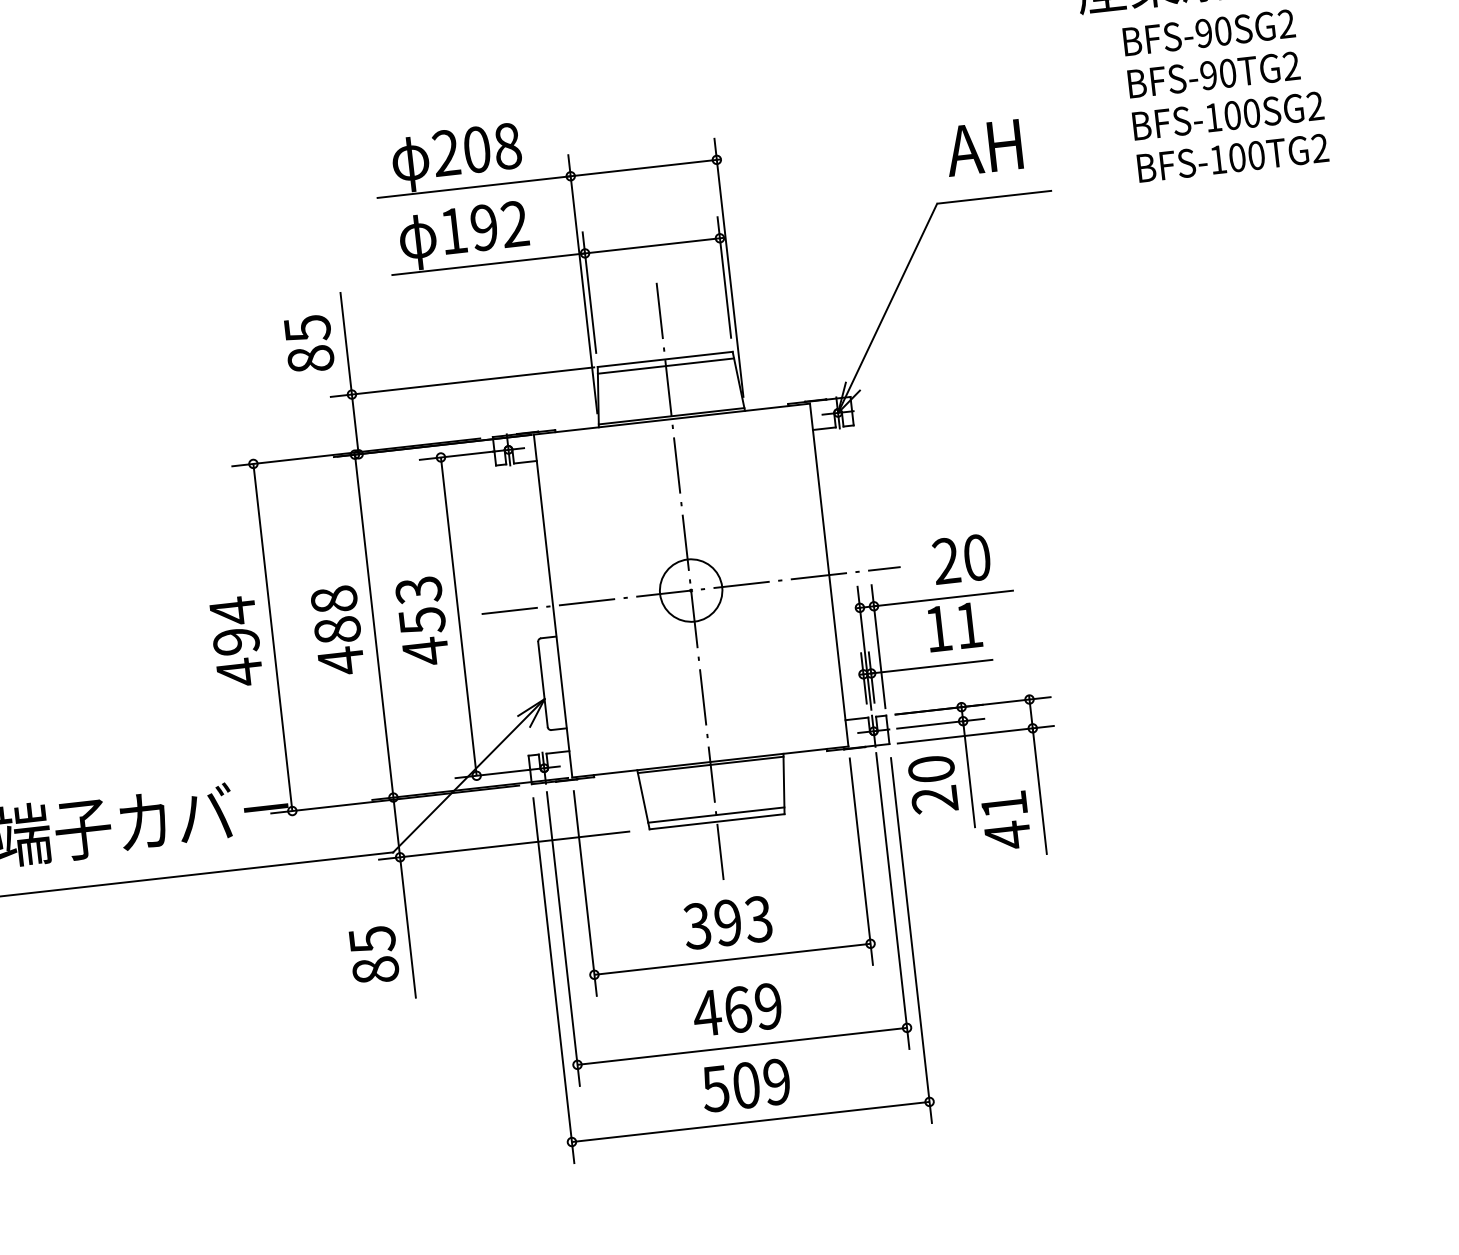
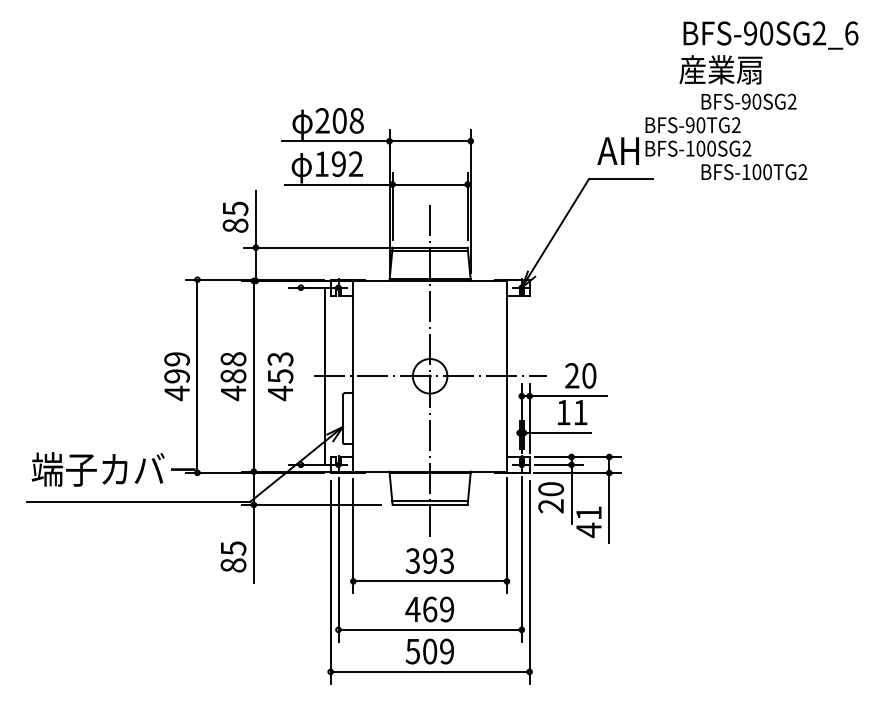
text: (1225, 94) -> (698, 136), moved
text: (231, 611) -> (176, 359), 494 -> 499
line: (458, 617) -> (324, 376), moved

